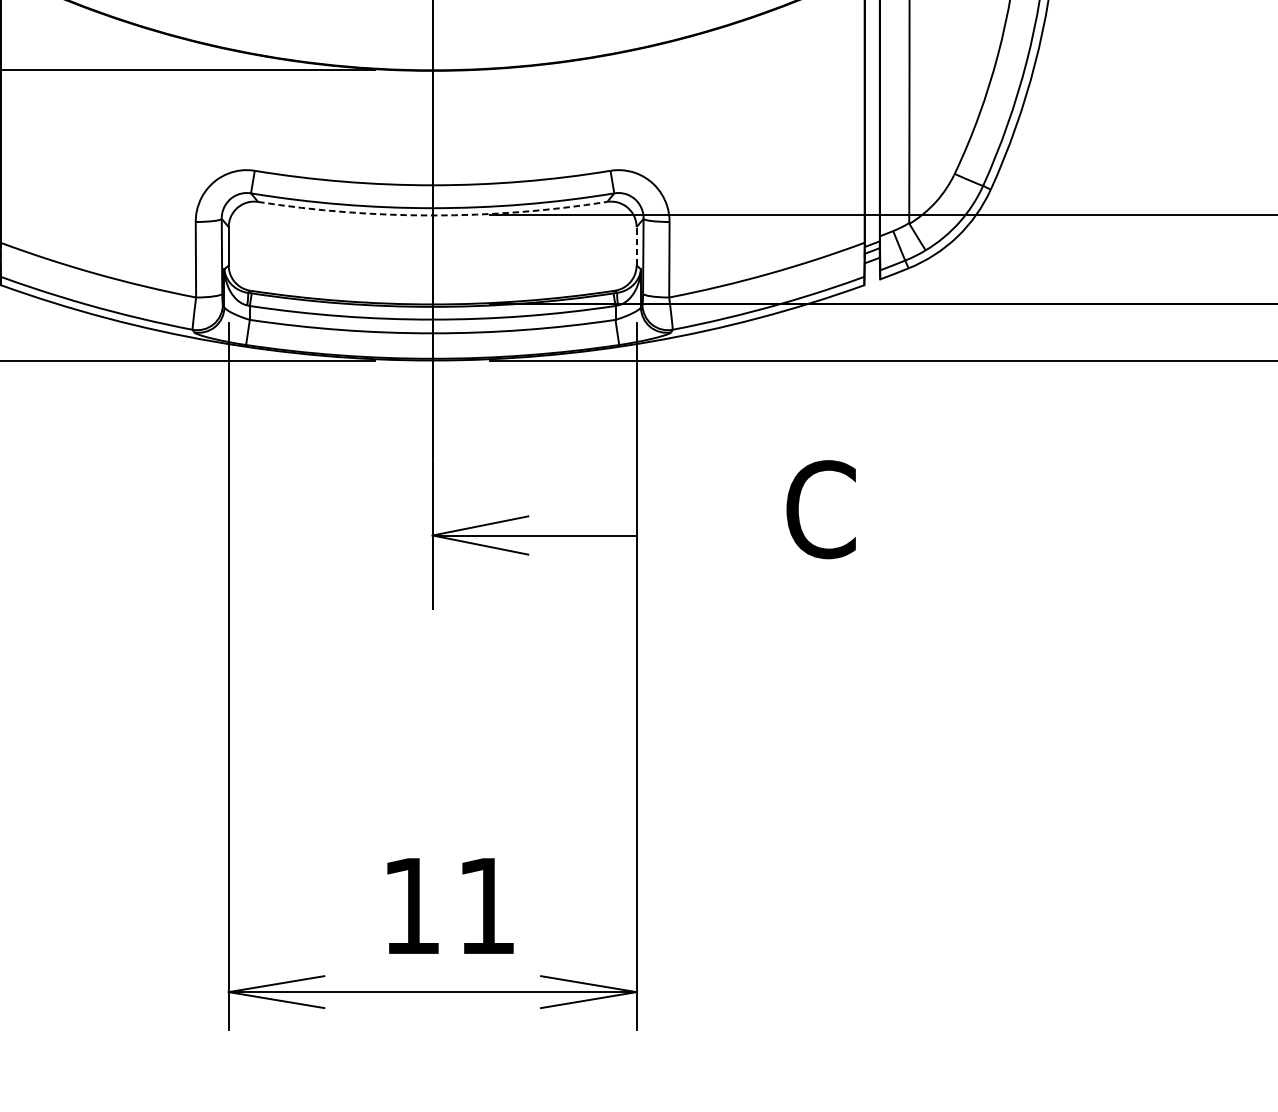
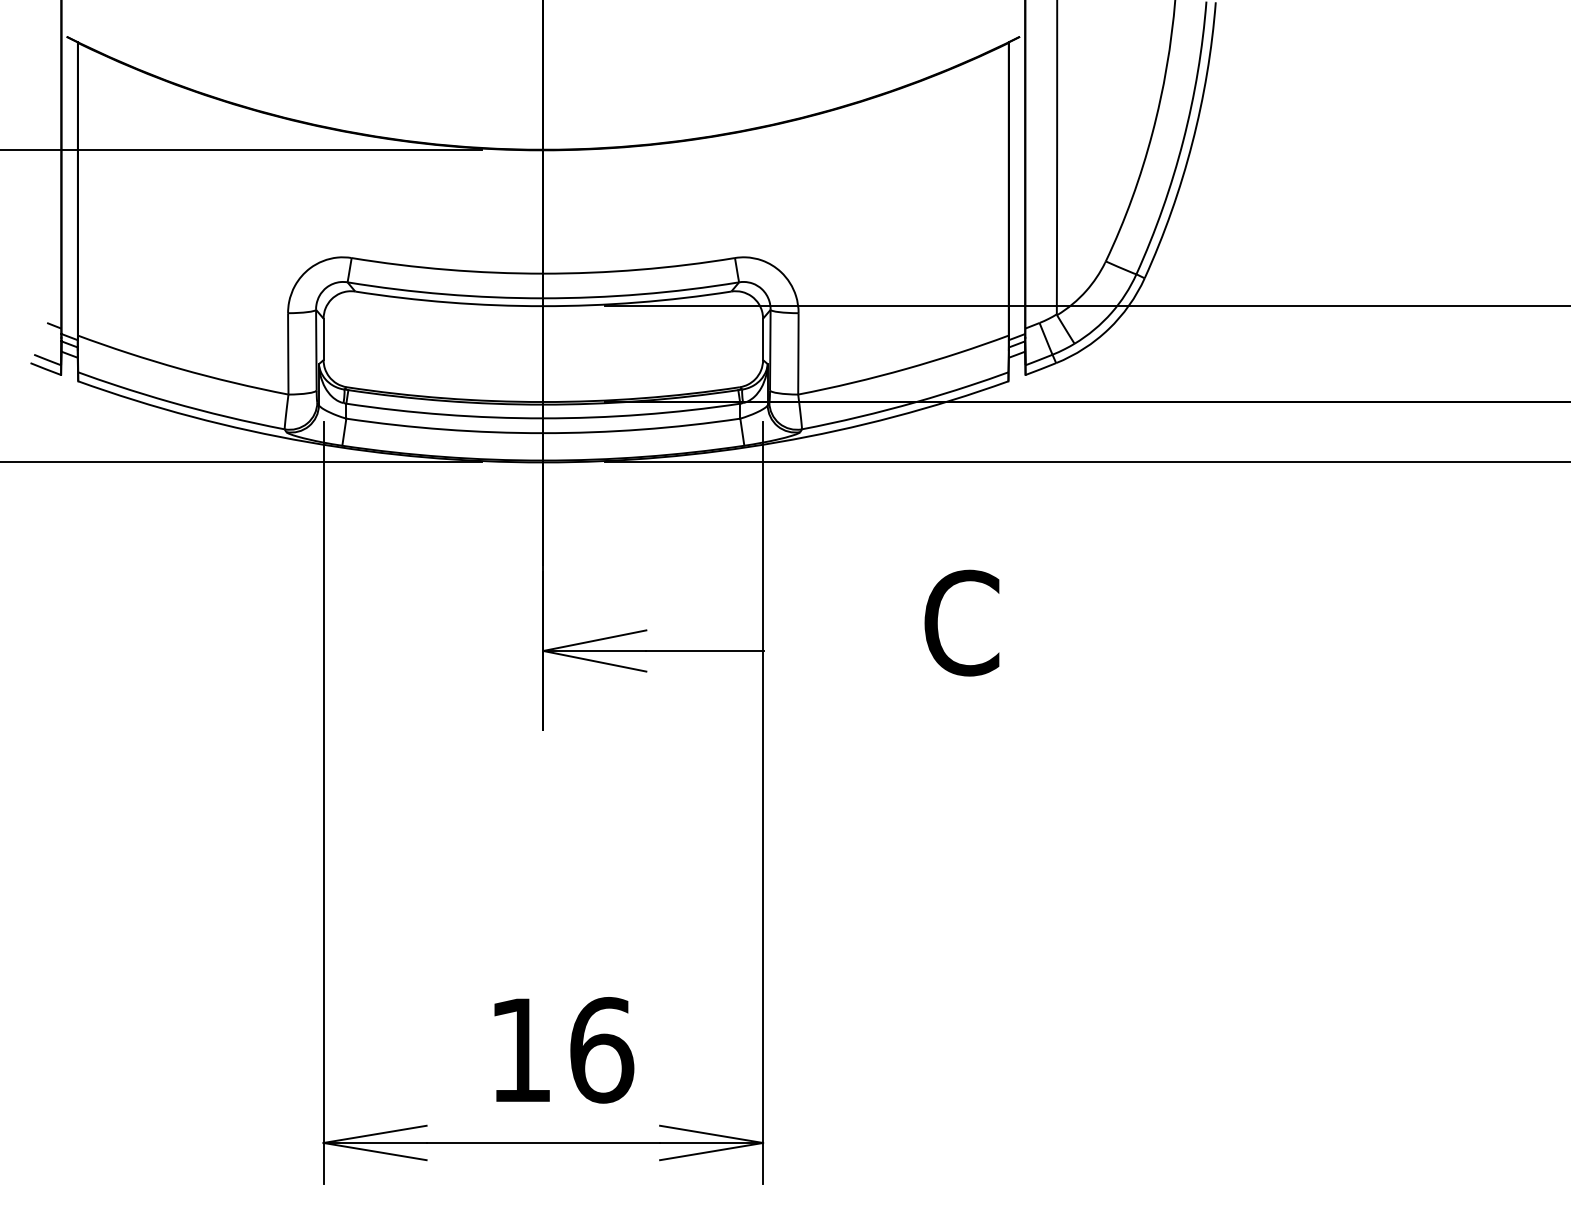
arc: (432, 215) -> (543, 306), dashed -> solid
line: (636, 246) -> (763, 339), dashed -> solid
text: (487, 906) -> (602, 1050), 11 -> 16

